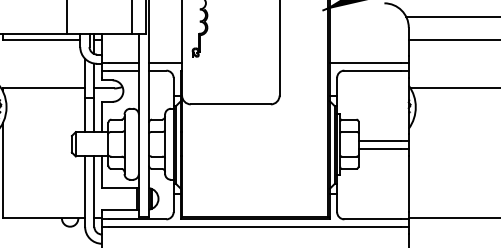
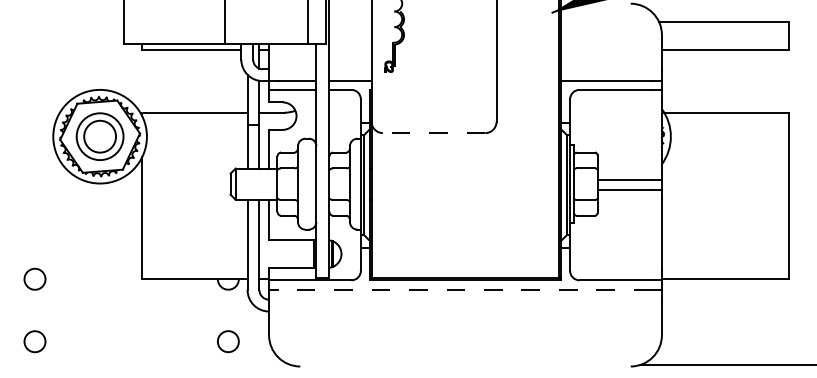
line: (230, 104) -> (433, 133), solid -> dashed
line: (255, 226) -> (465, 289), solid -> dashed

